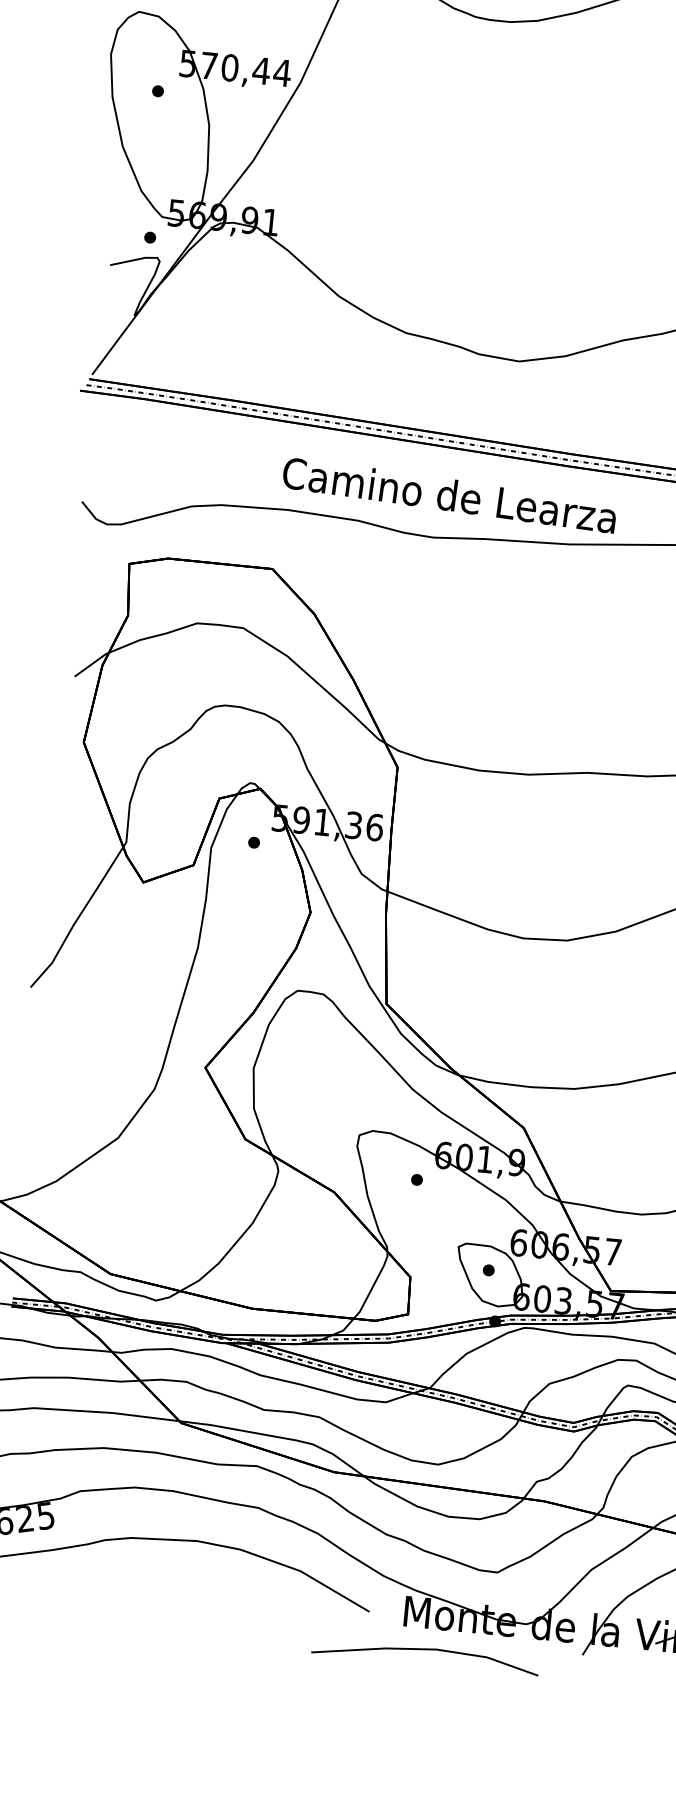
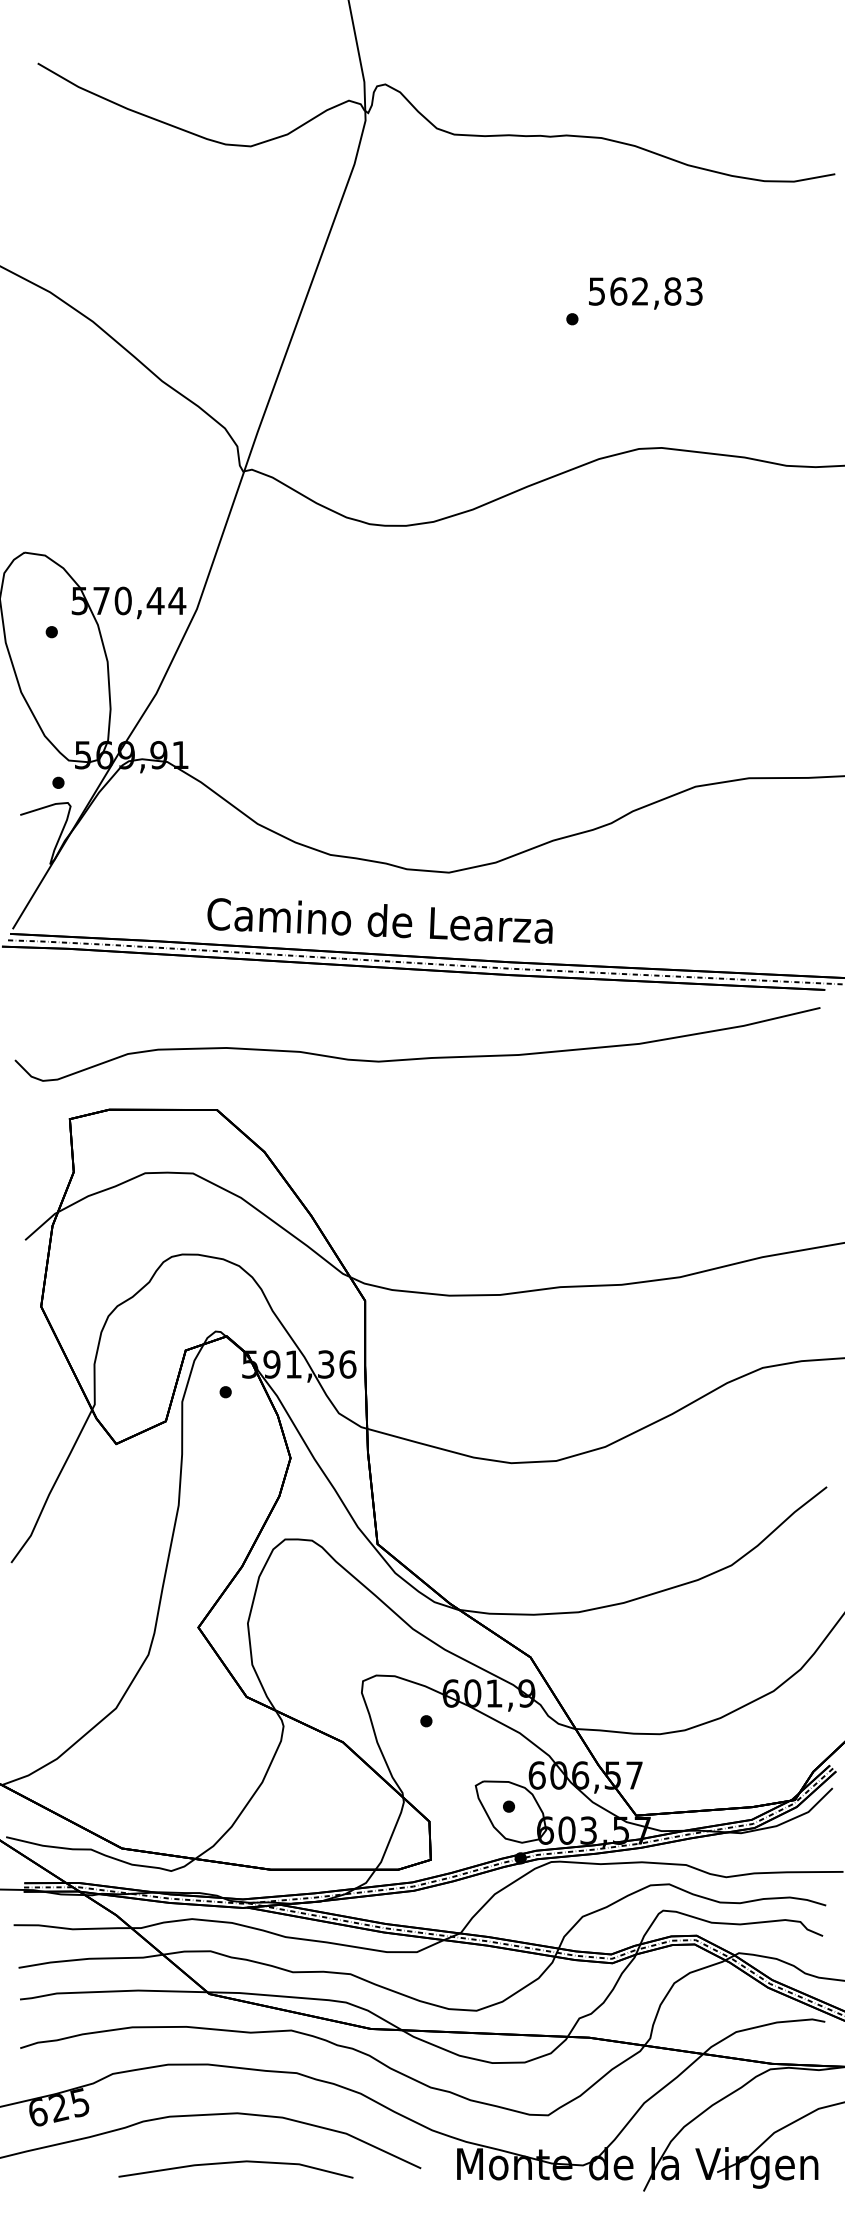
text: (449, 495) -> (379, 920), moved
line: (425, 1650) -> (235, 2163), moved

